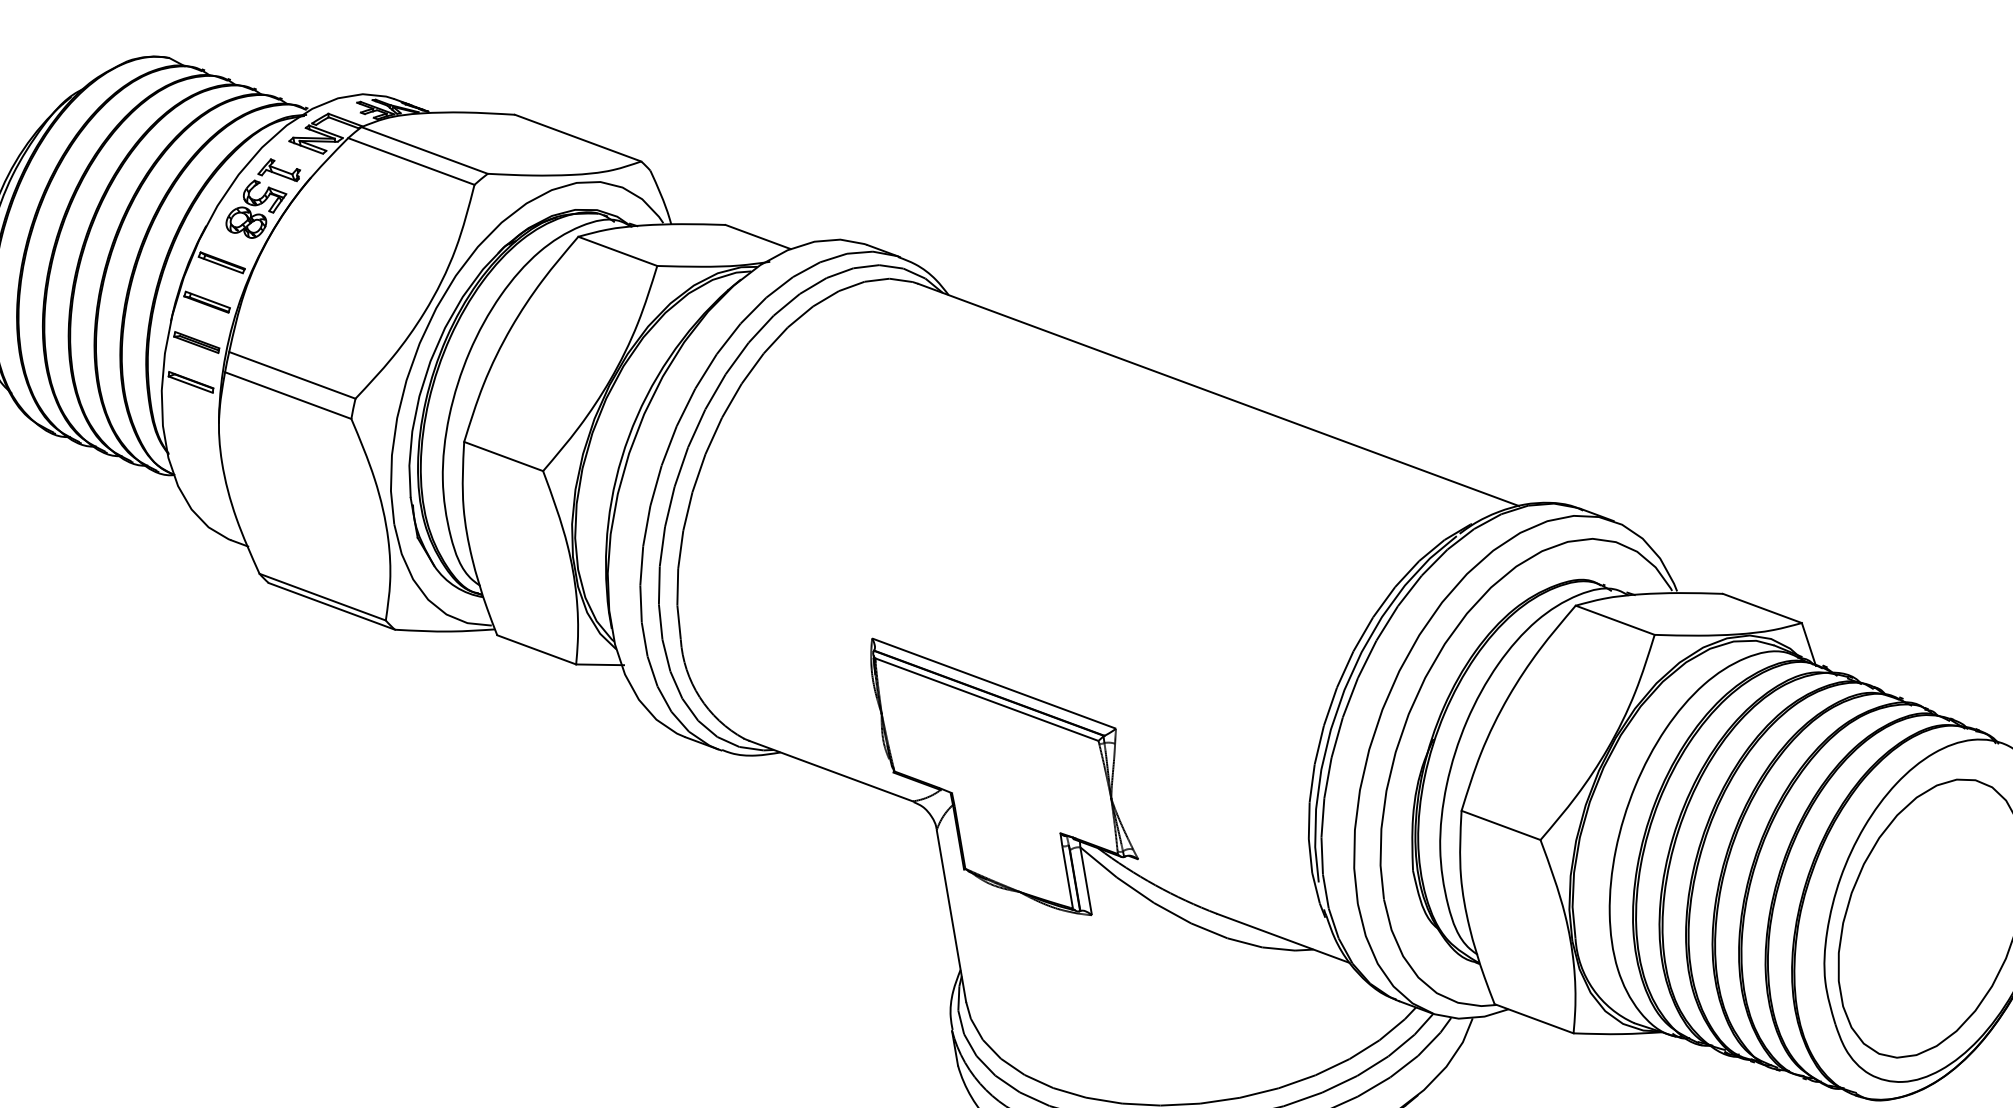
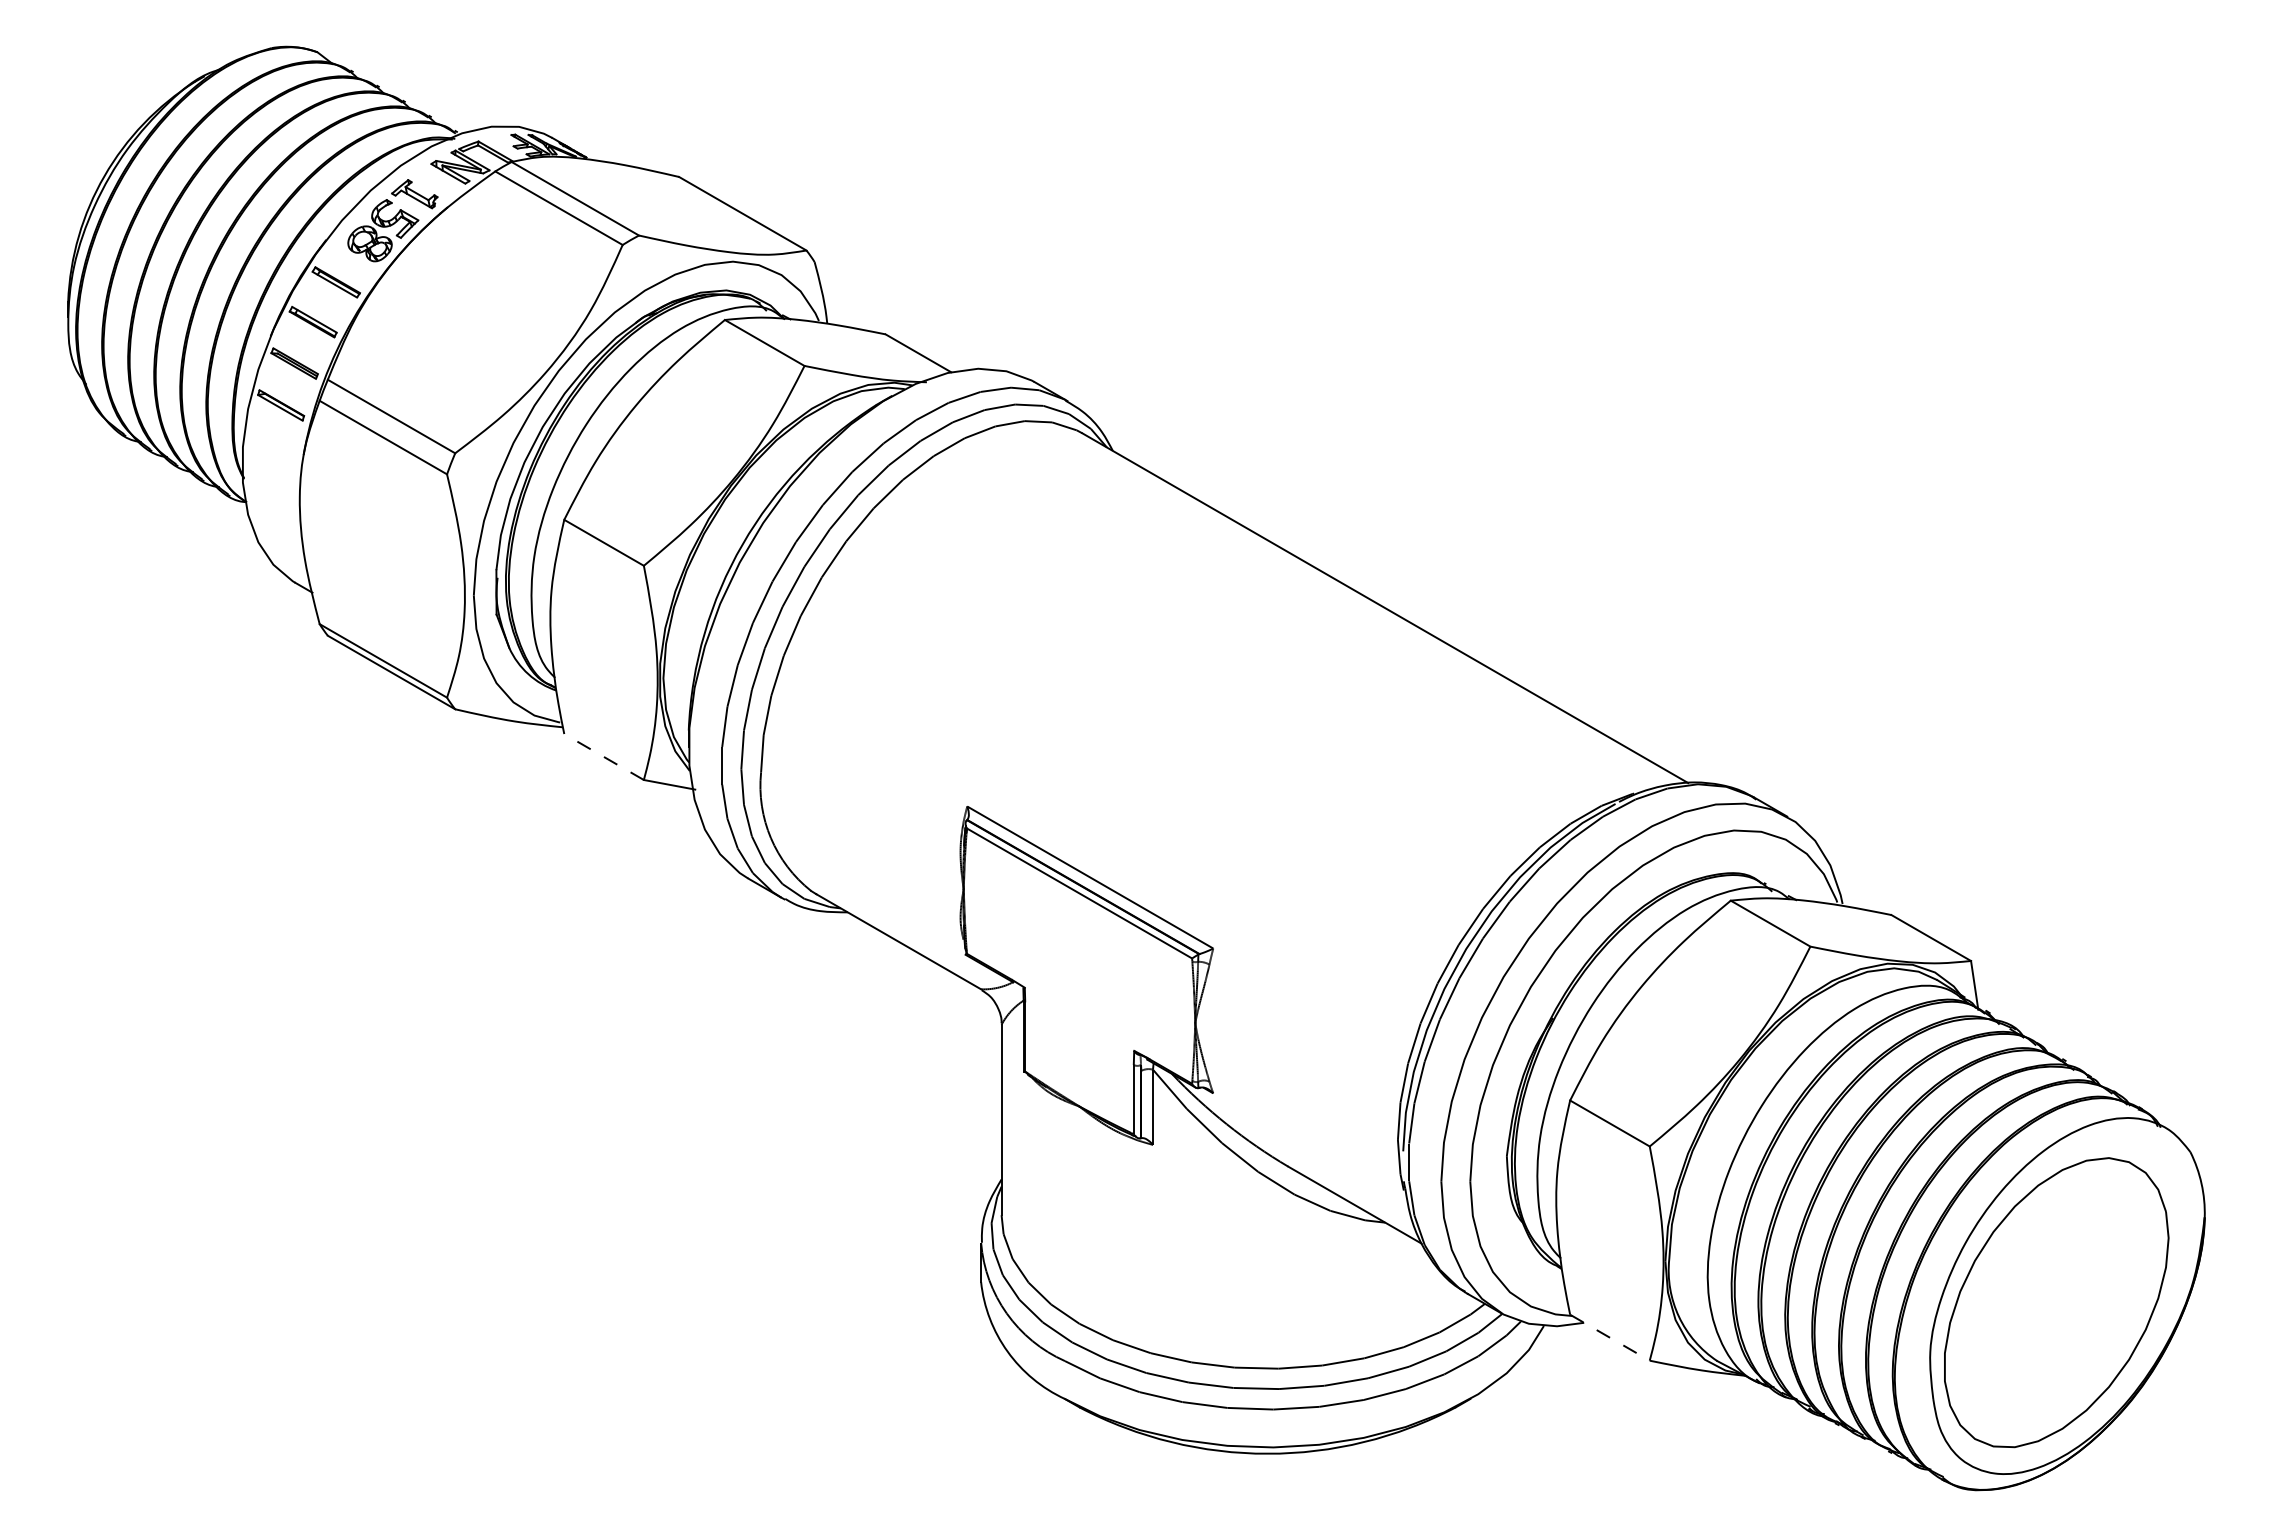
line: (537, 650) -> (604, 757), solid -> dashed
line: (1533, 1018) -> (1609, 1337), solid -> dashed

